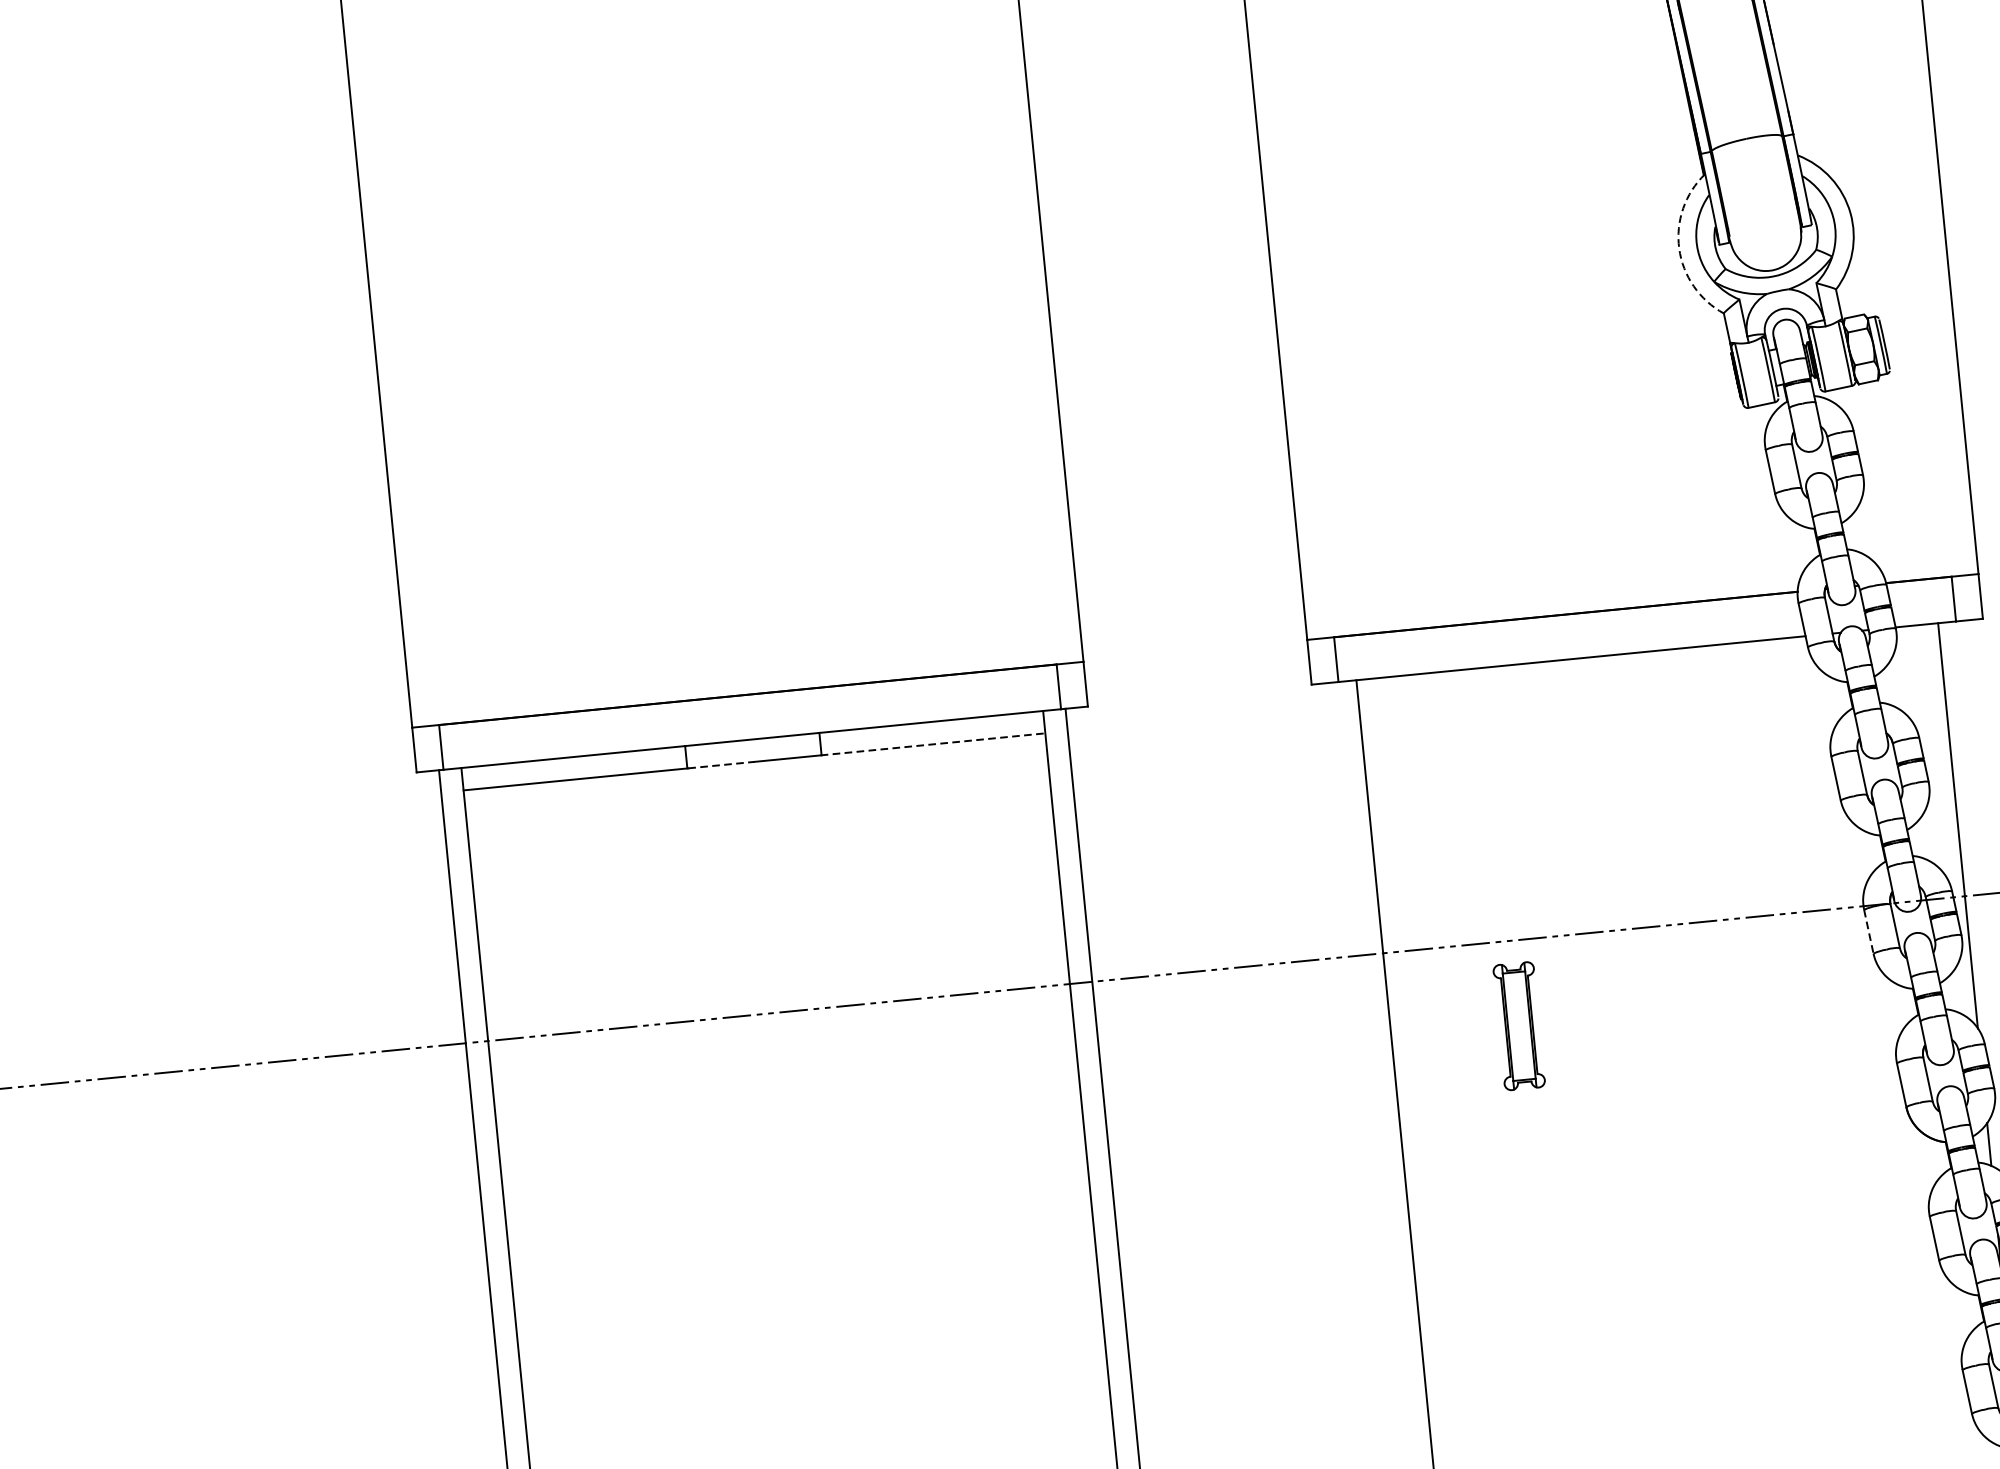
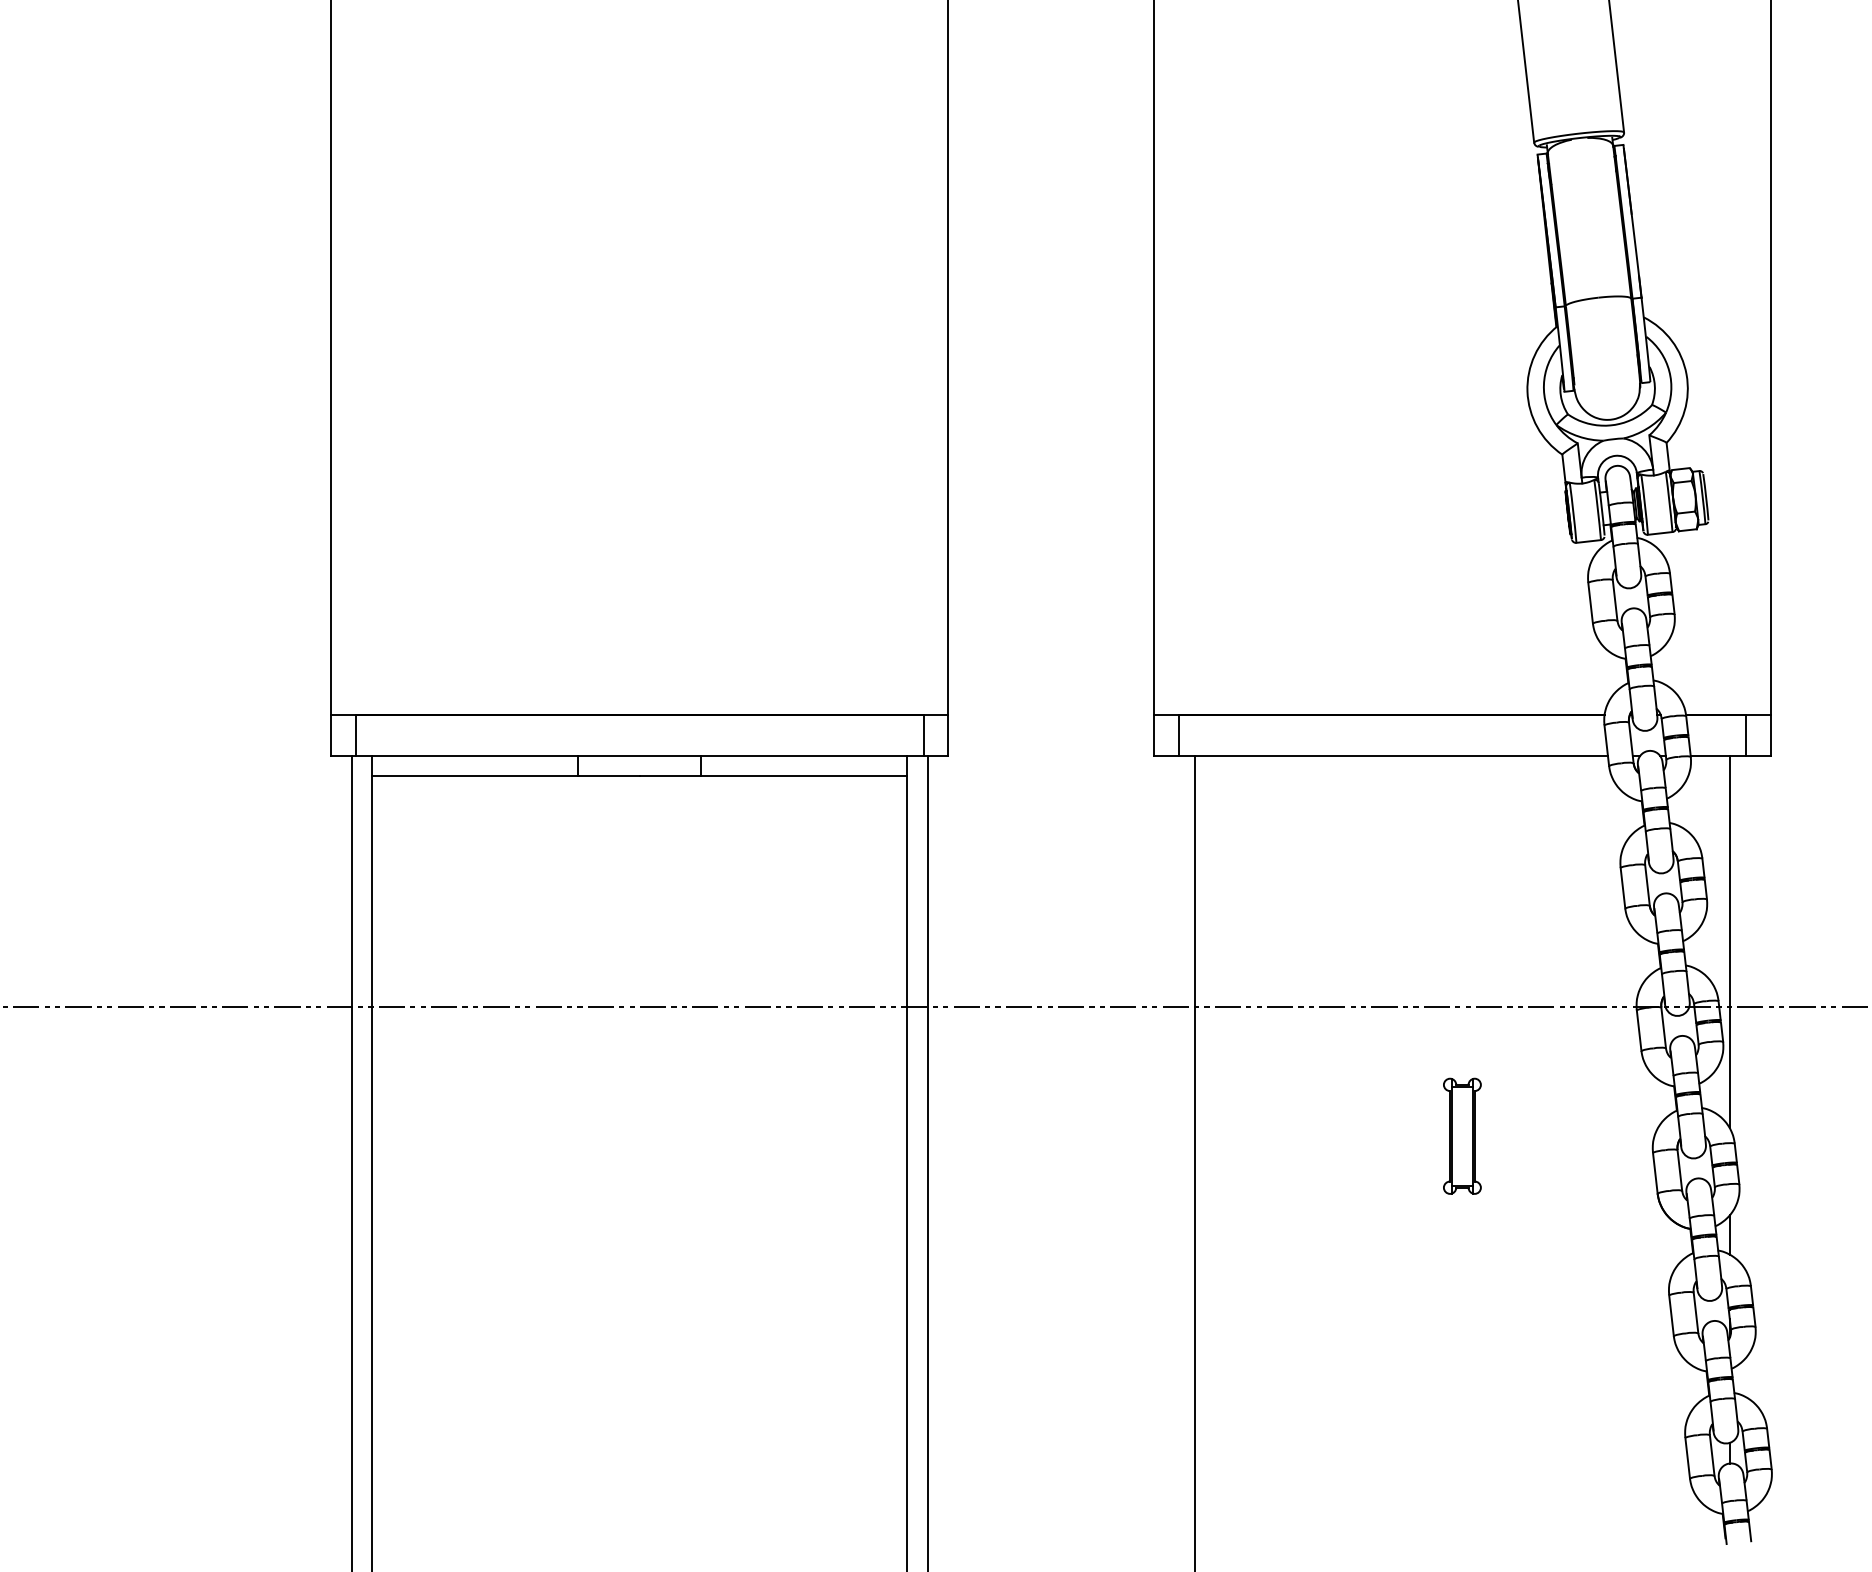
arc: (1679, 248) -> (1527, 391), dashed -> solid
line: (933, 744) -> (804, 776), dashed -> solid
line: (721, 765) -> (609, 776), dashed -> solid
line: (1869, 932) -> (1639, 1031), dashed -> solid
part: (1519, 1025) -> (1462, 1135), moved

